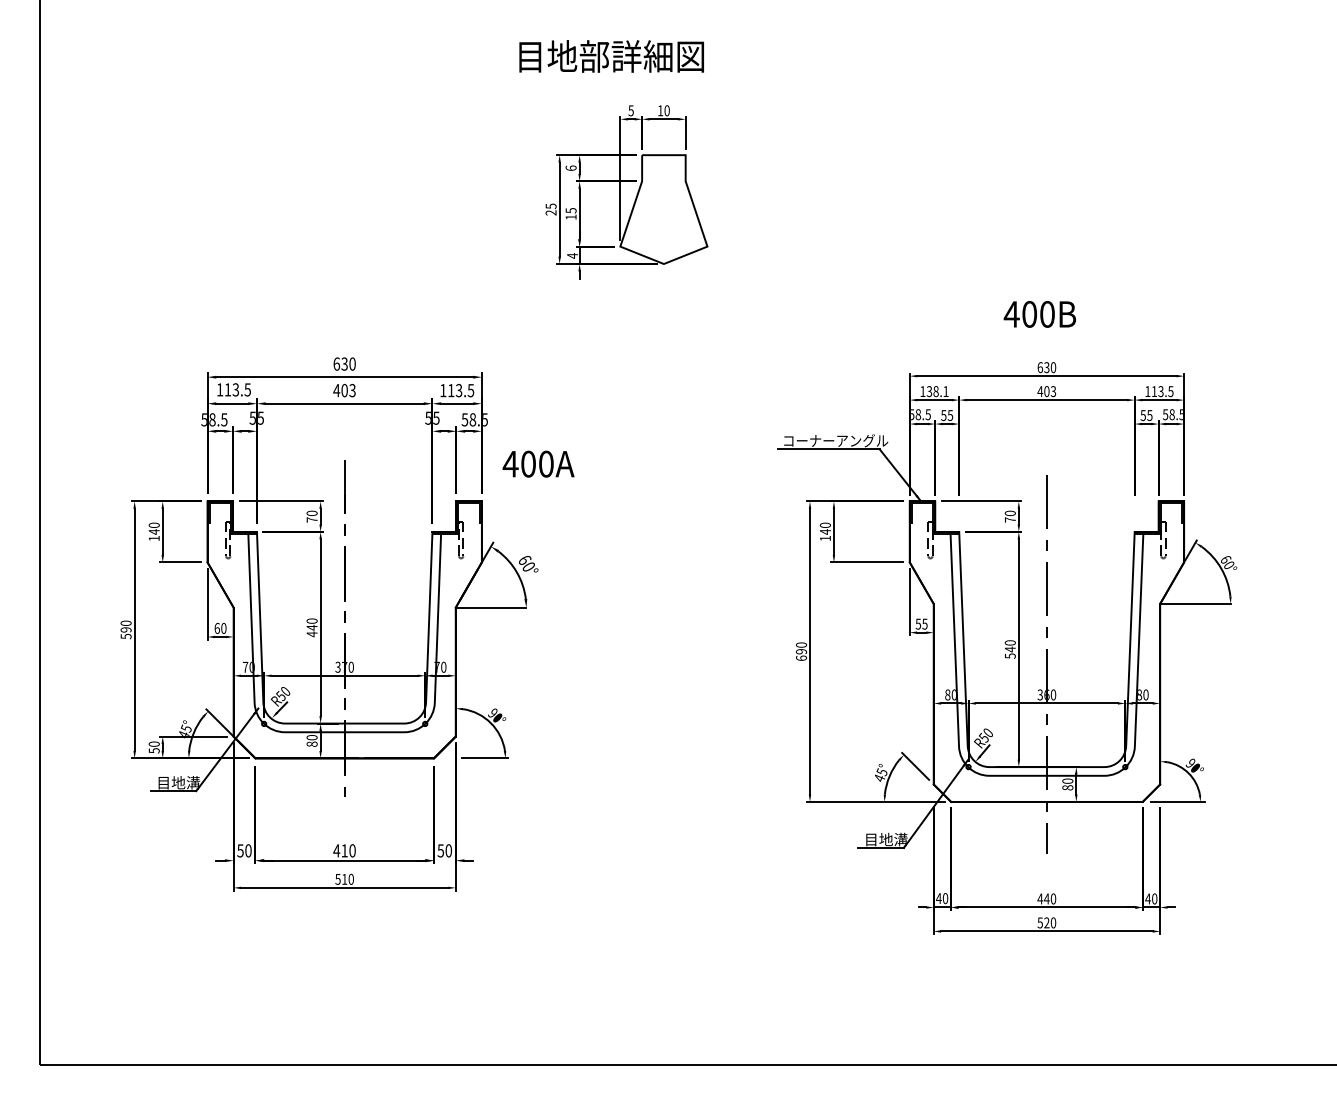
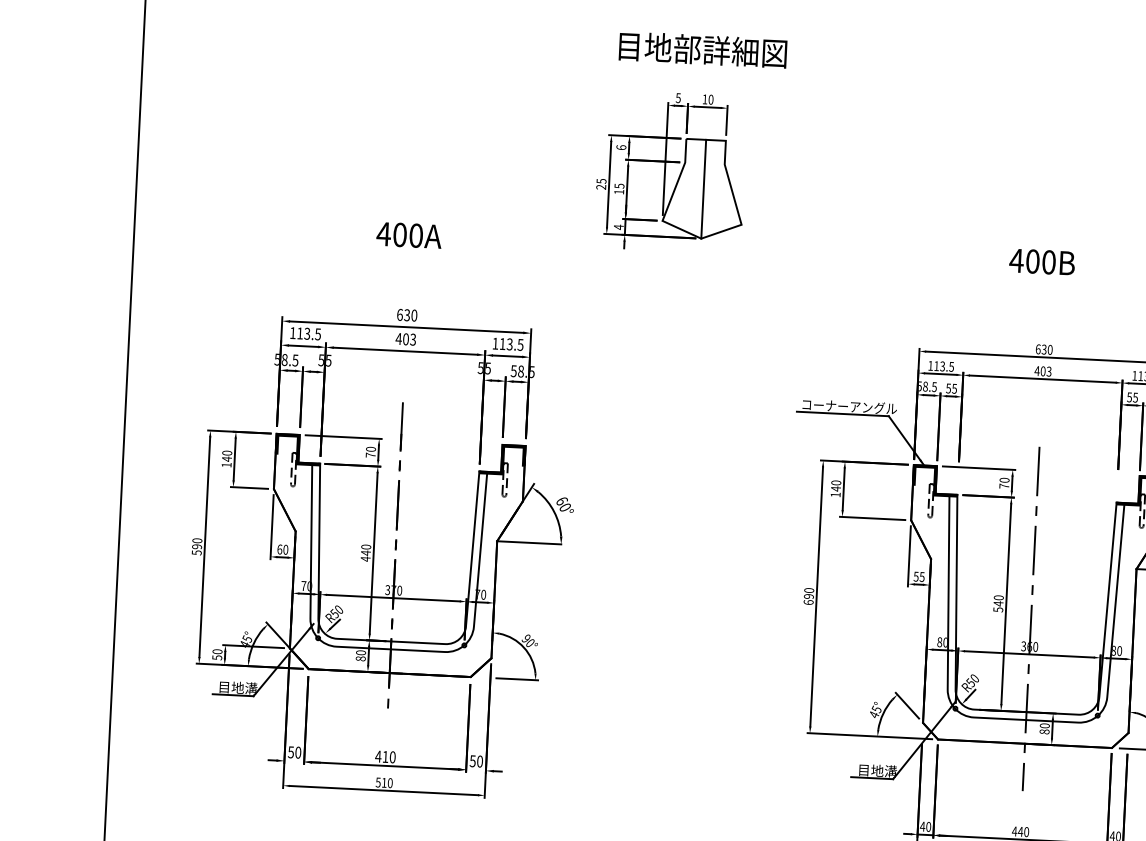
text: (611, 56) -> (702, 49), moved
line: (663, 209) -> (703, 189), added
text: (1039, 314) -> (1041, 262), moved
text: (937, 391) -> (943, 366), 138.1 -> 113.5
text: (538, 463) -> (409, 234), moved

